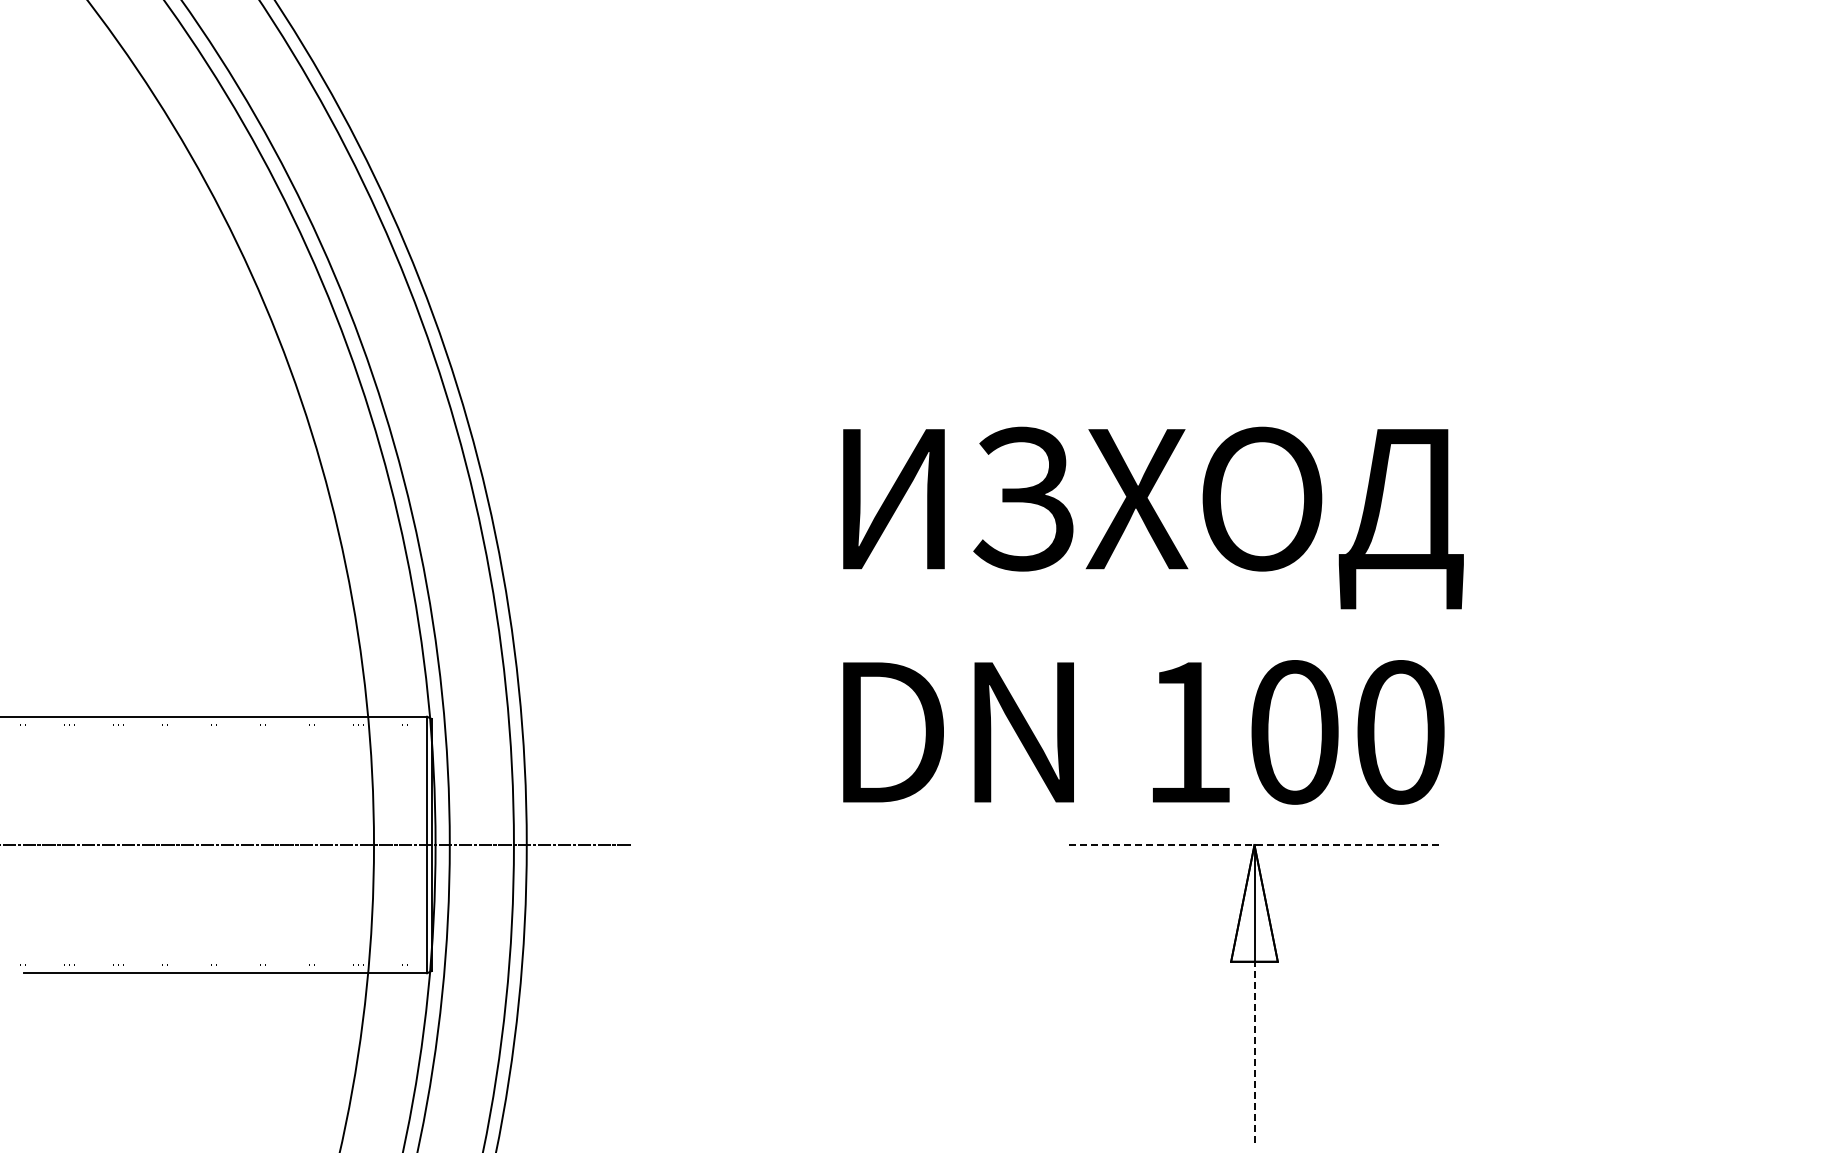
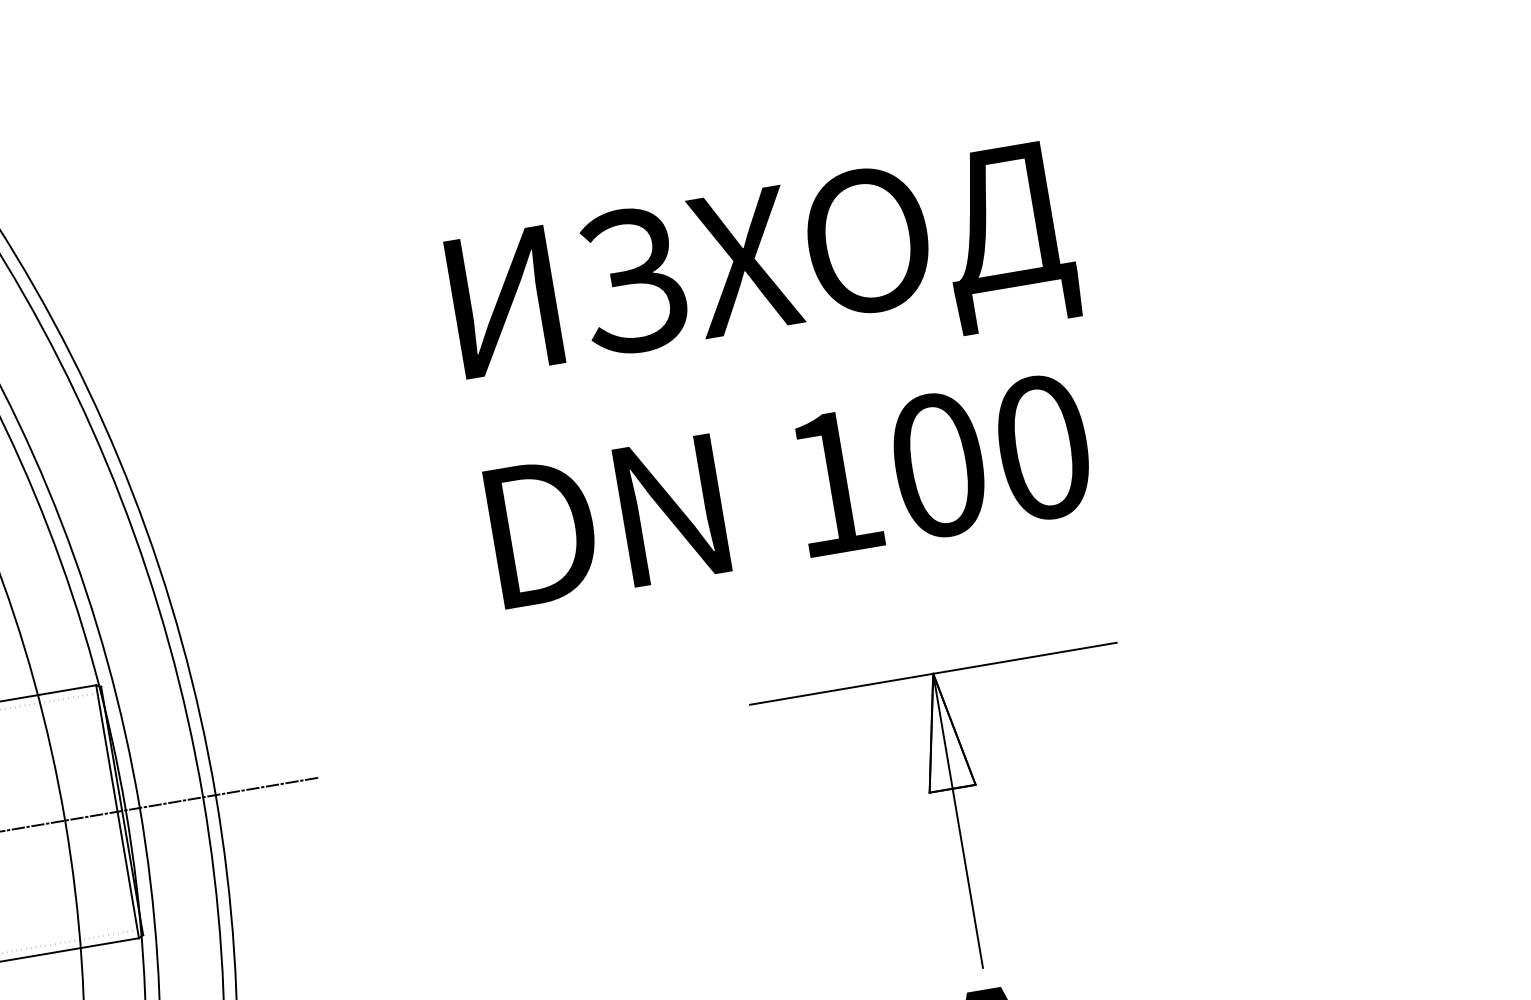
text: (1153, 615) -> (780, 373), moved
line: (1255, 844) -> (934, 673), dashed -> solid
line: (1254, 1052) -> (967, 878), dashed -> solid

